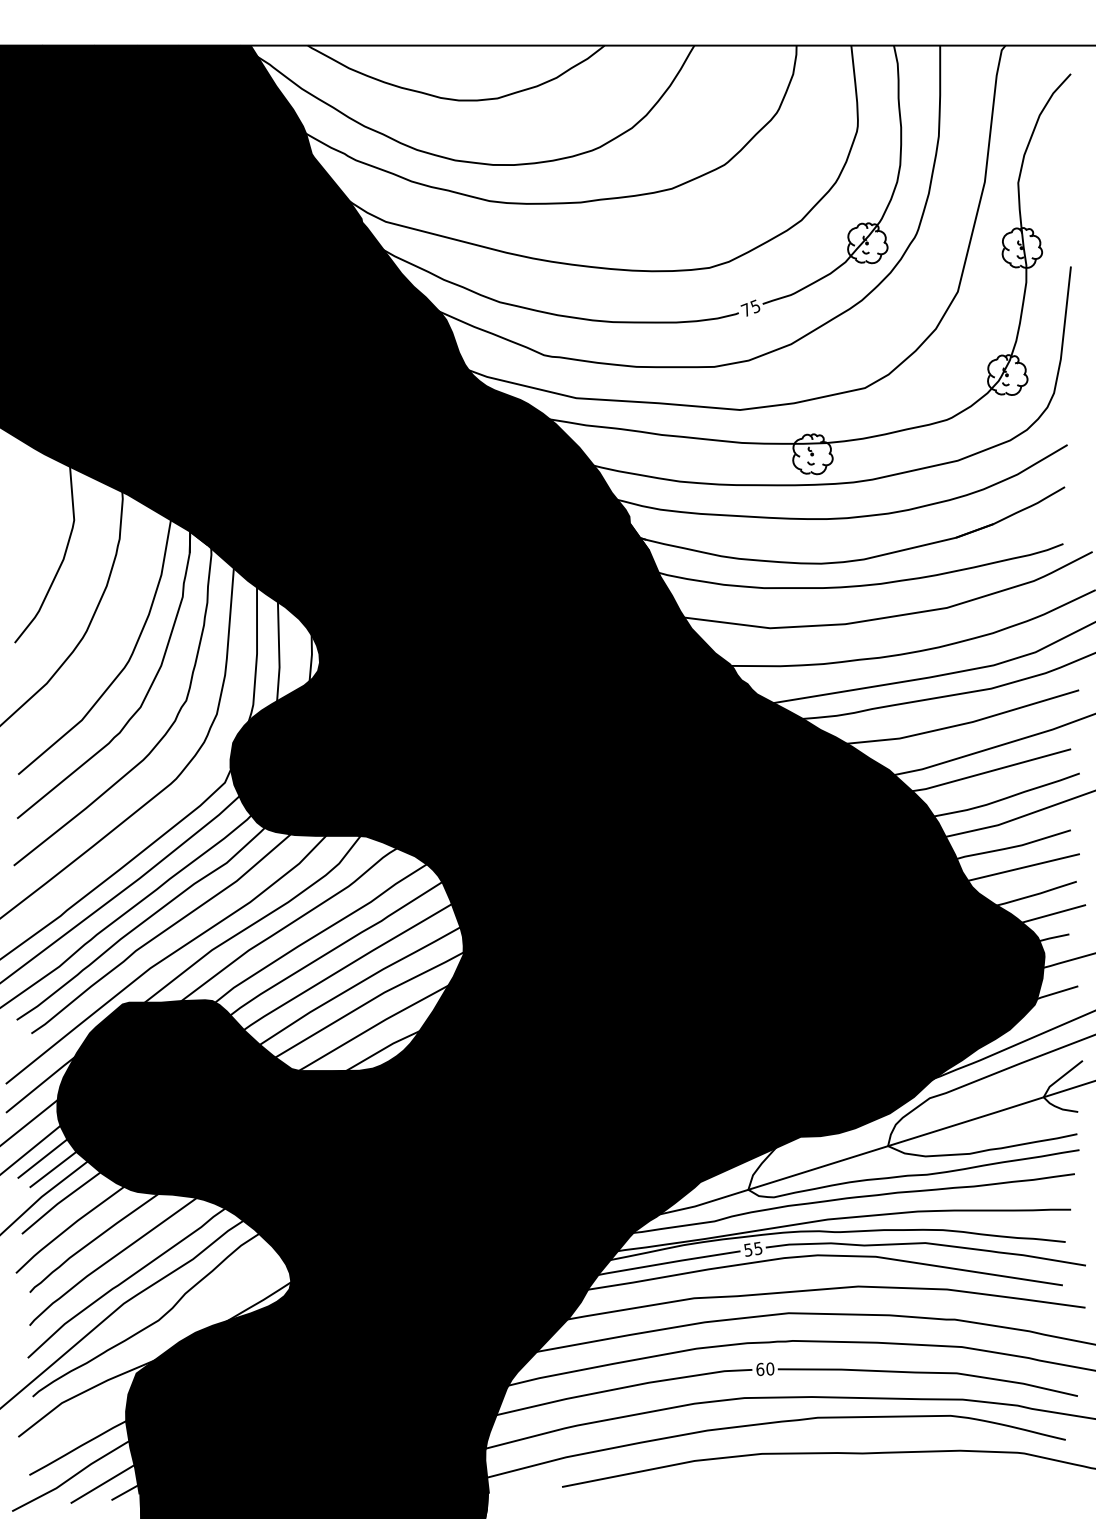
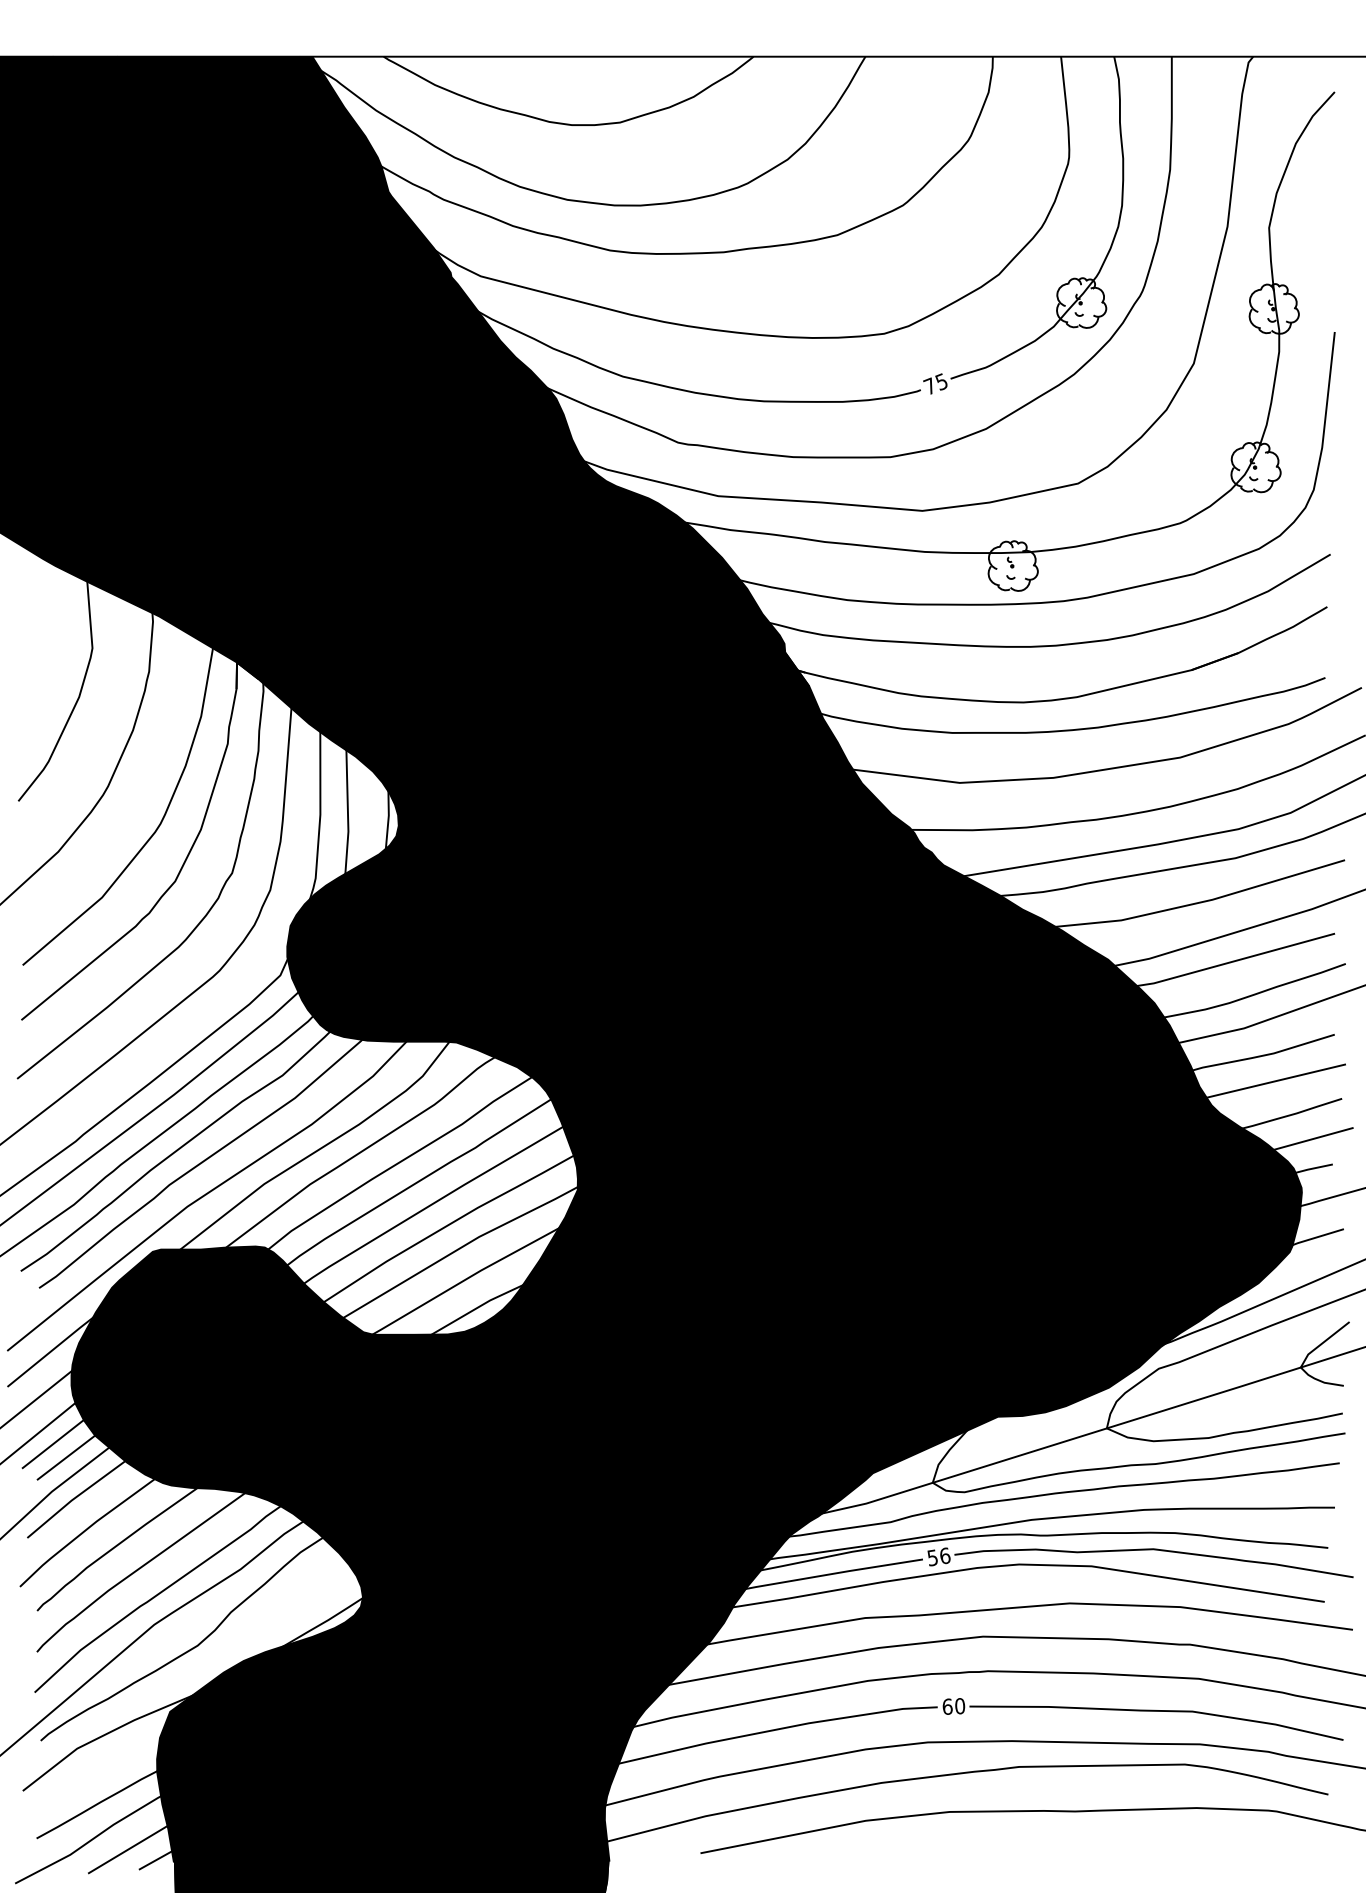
text: (758, 1248) -> (945, 1555), 55 -> 56

